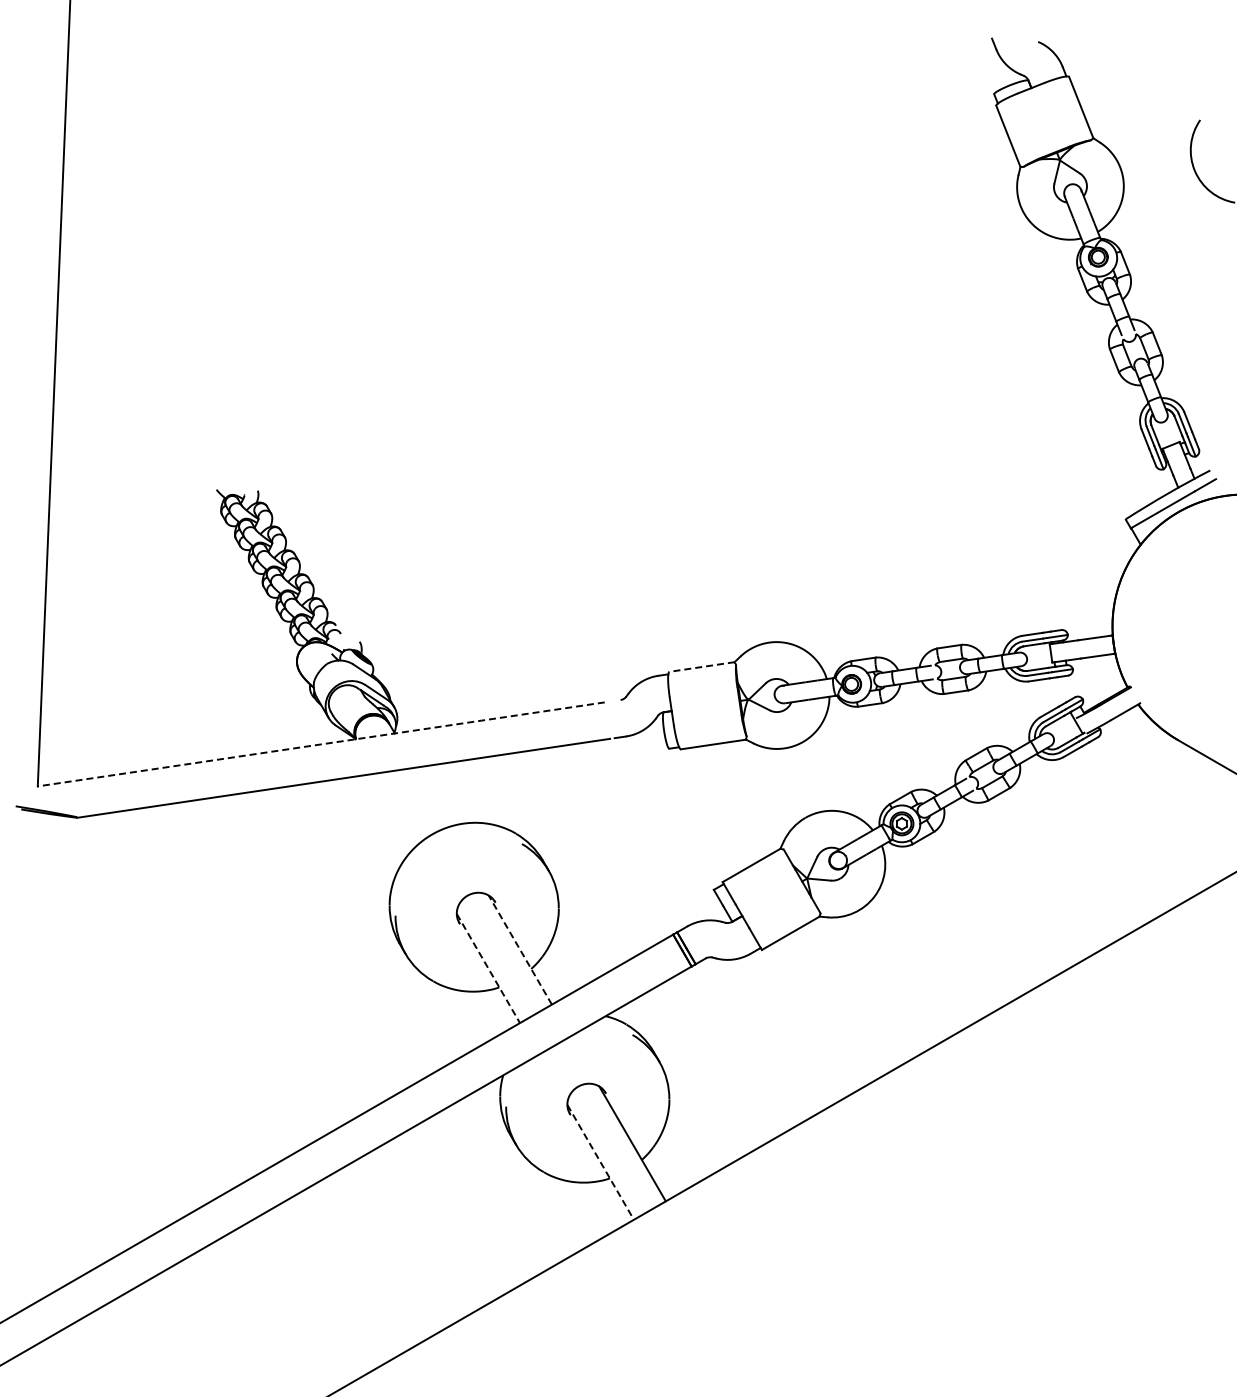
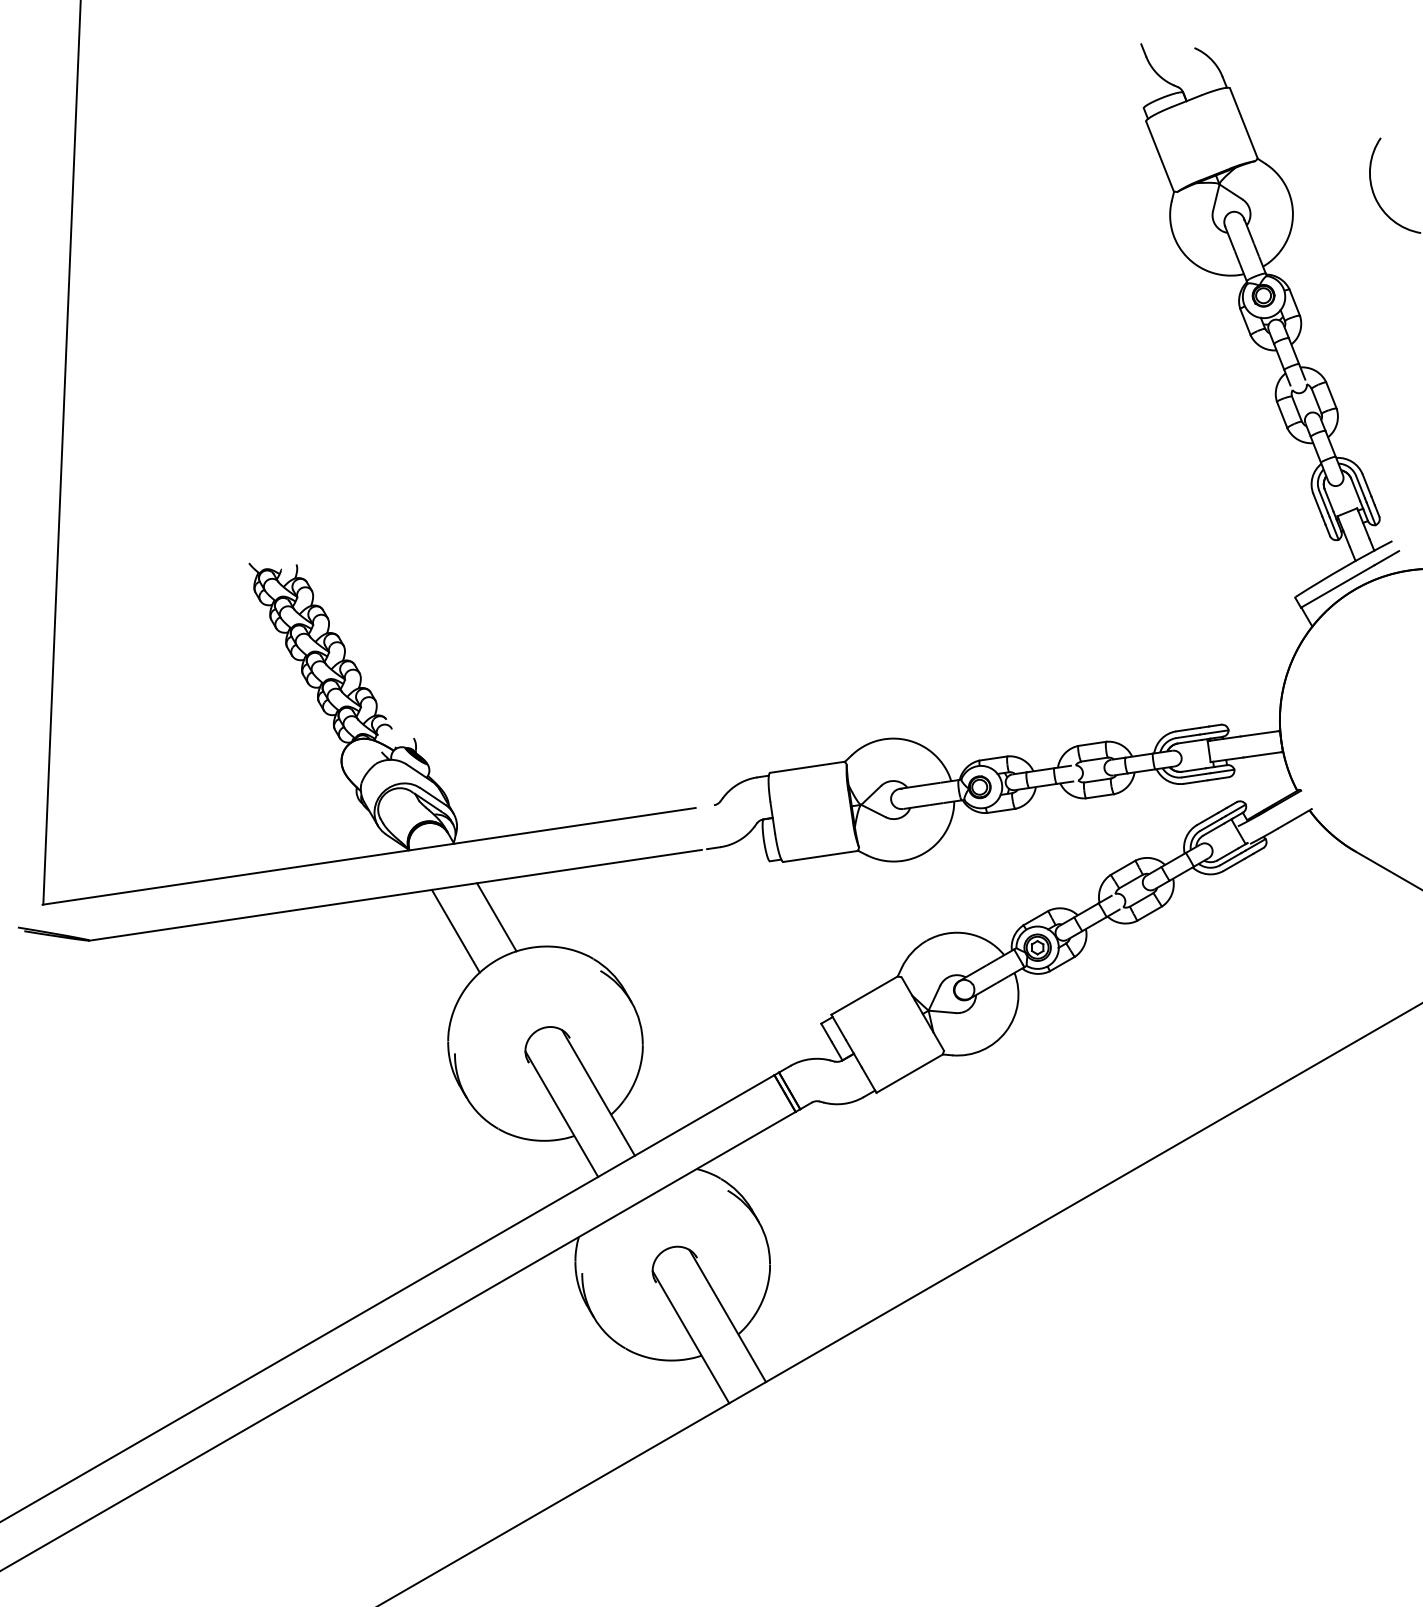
line: (701, 667) -> (806, 767), dashed -> solid
line: (320, 744) -> (368, 856), dashed -> solid
line: (431, 797) -> (496, 917), added
line: (396, 809) -> (456, 931), added
line: (520, 950) -> (598, 1093), dashed -> solid
line: (488, 968) -> (561, 1114), dashed -> solid
line: (600, 1162) -> (690, 1337), dashed -> solid

